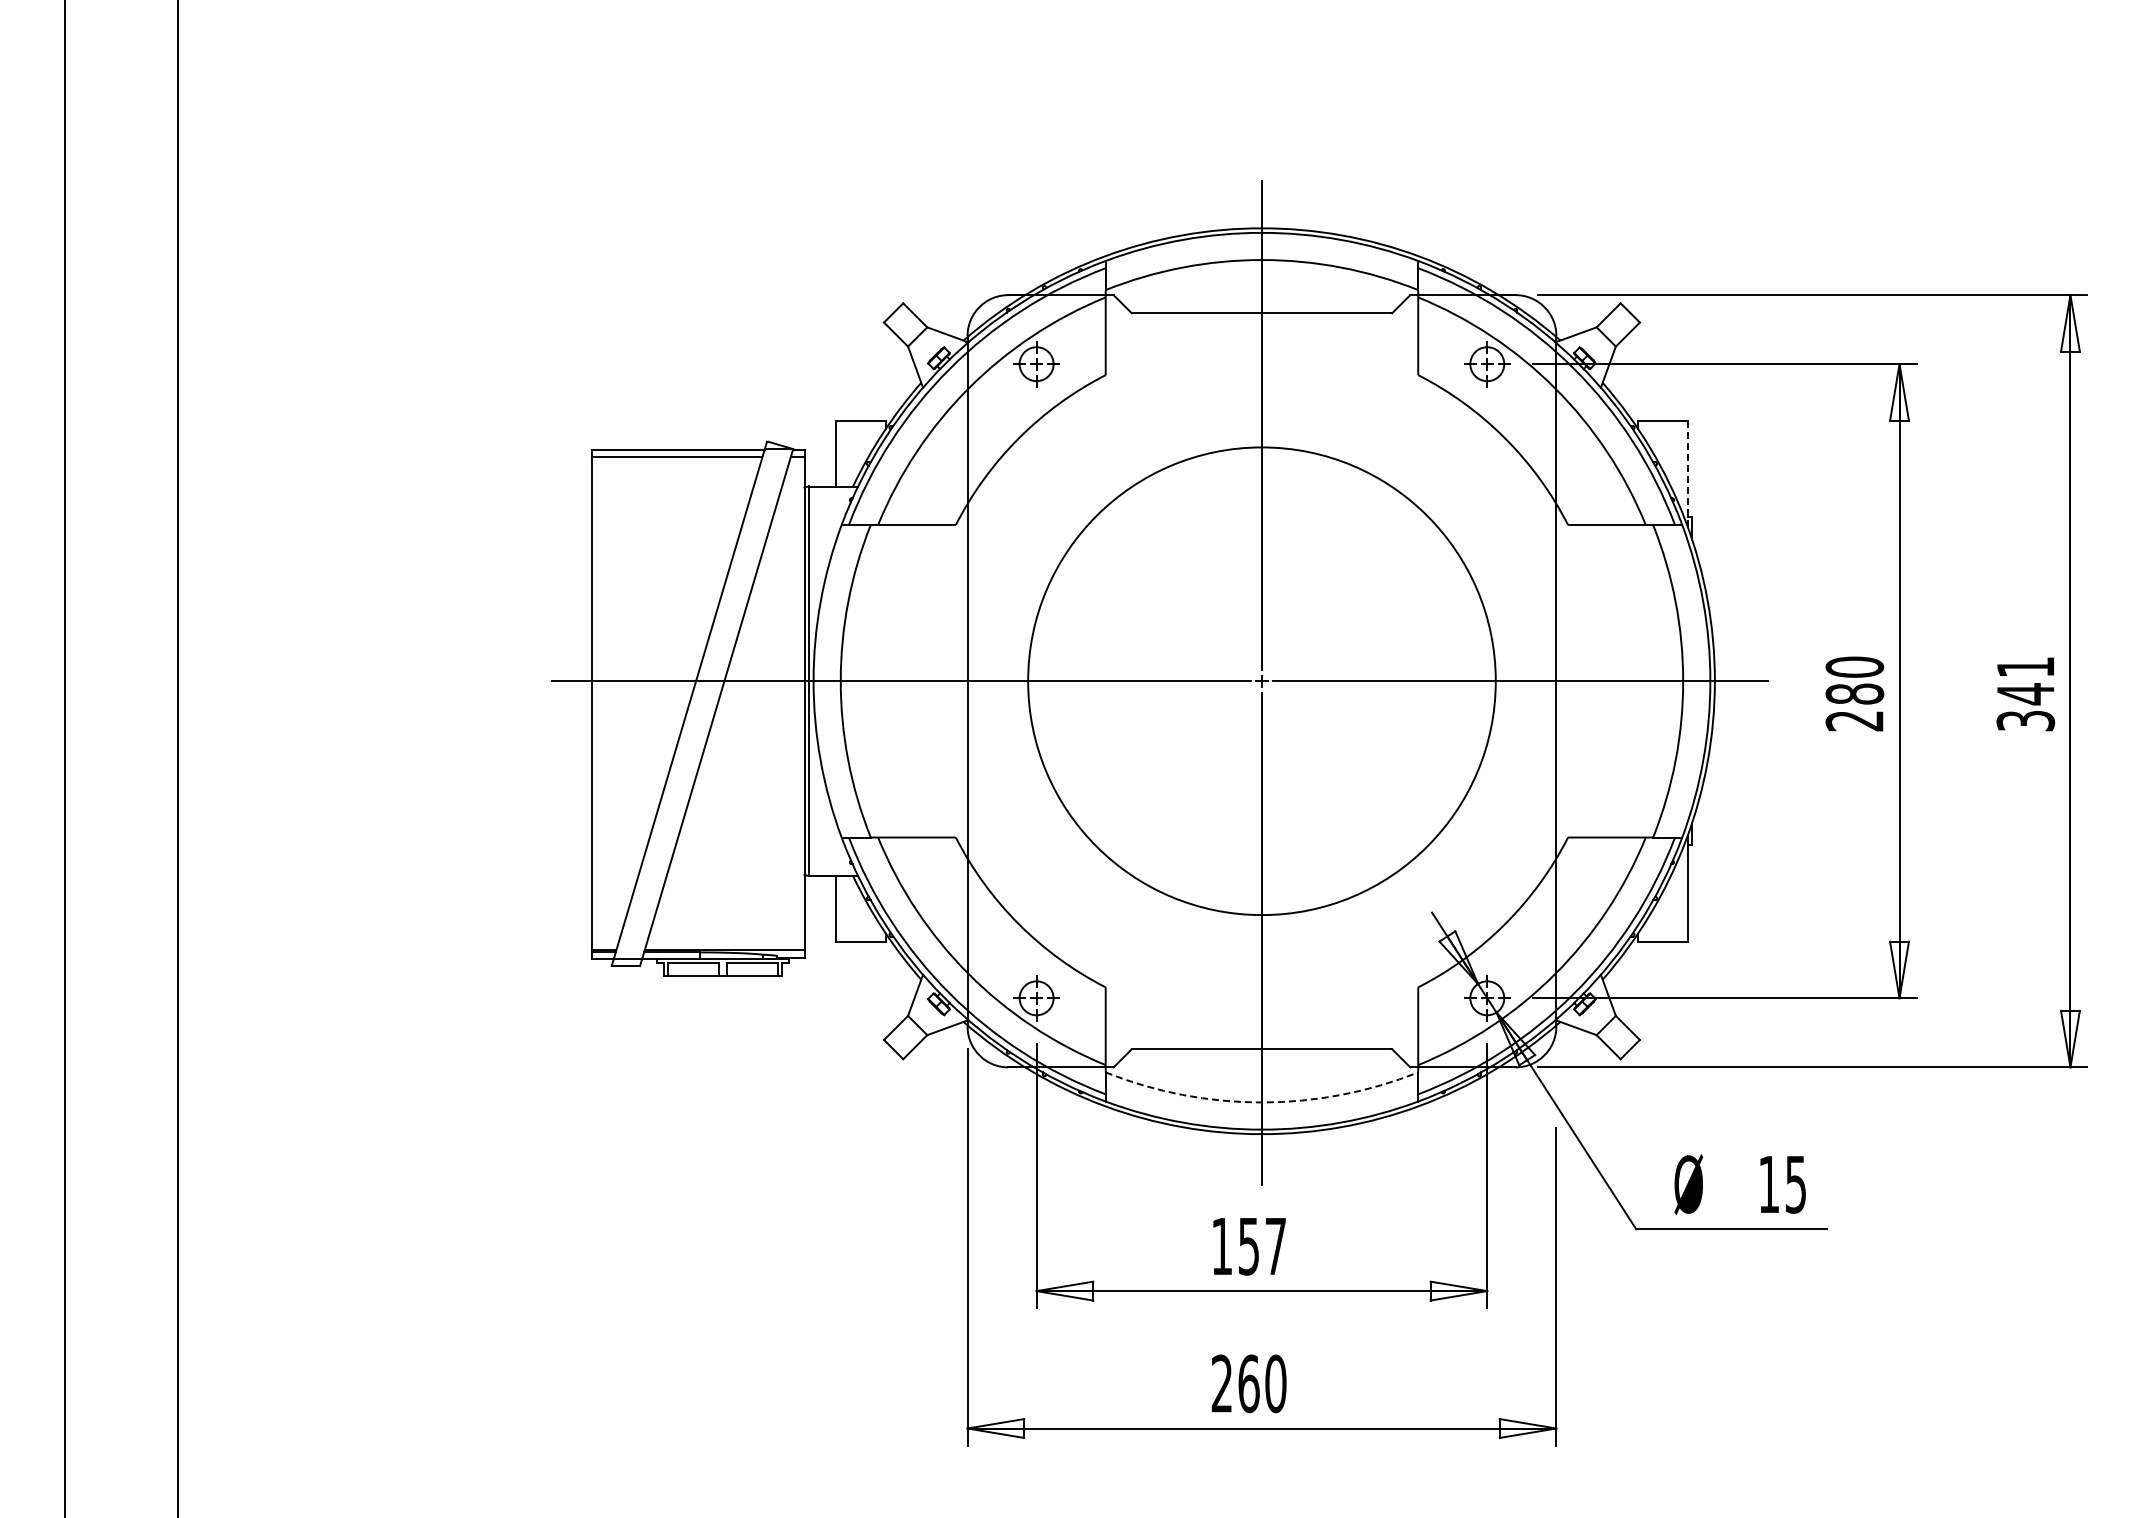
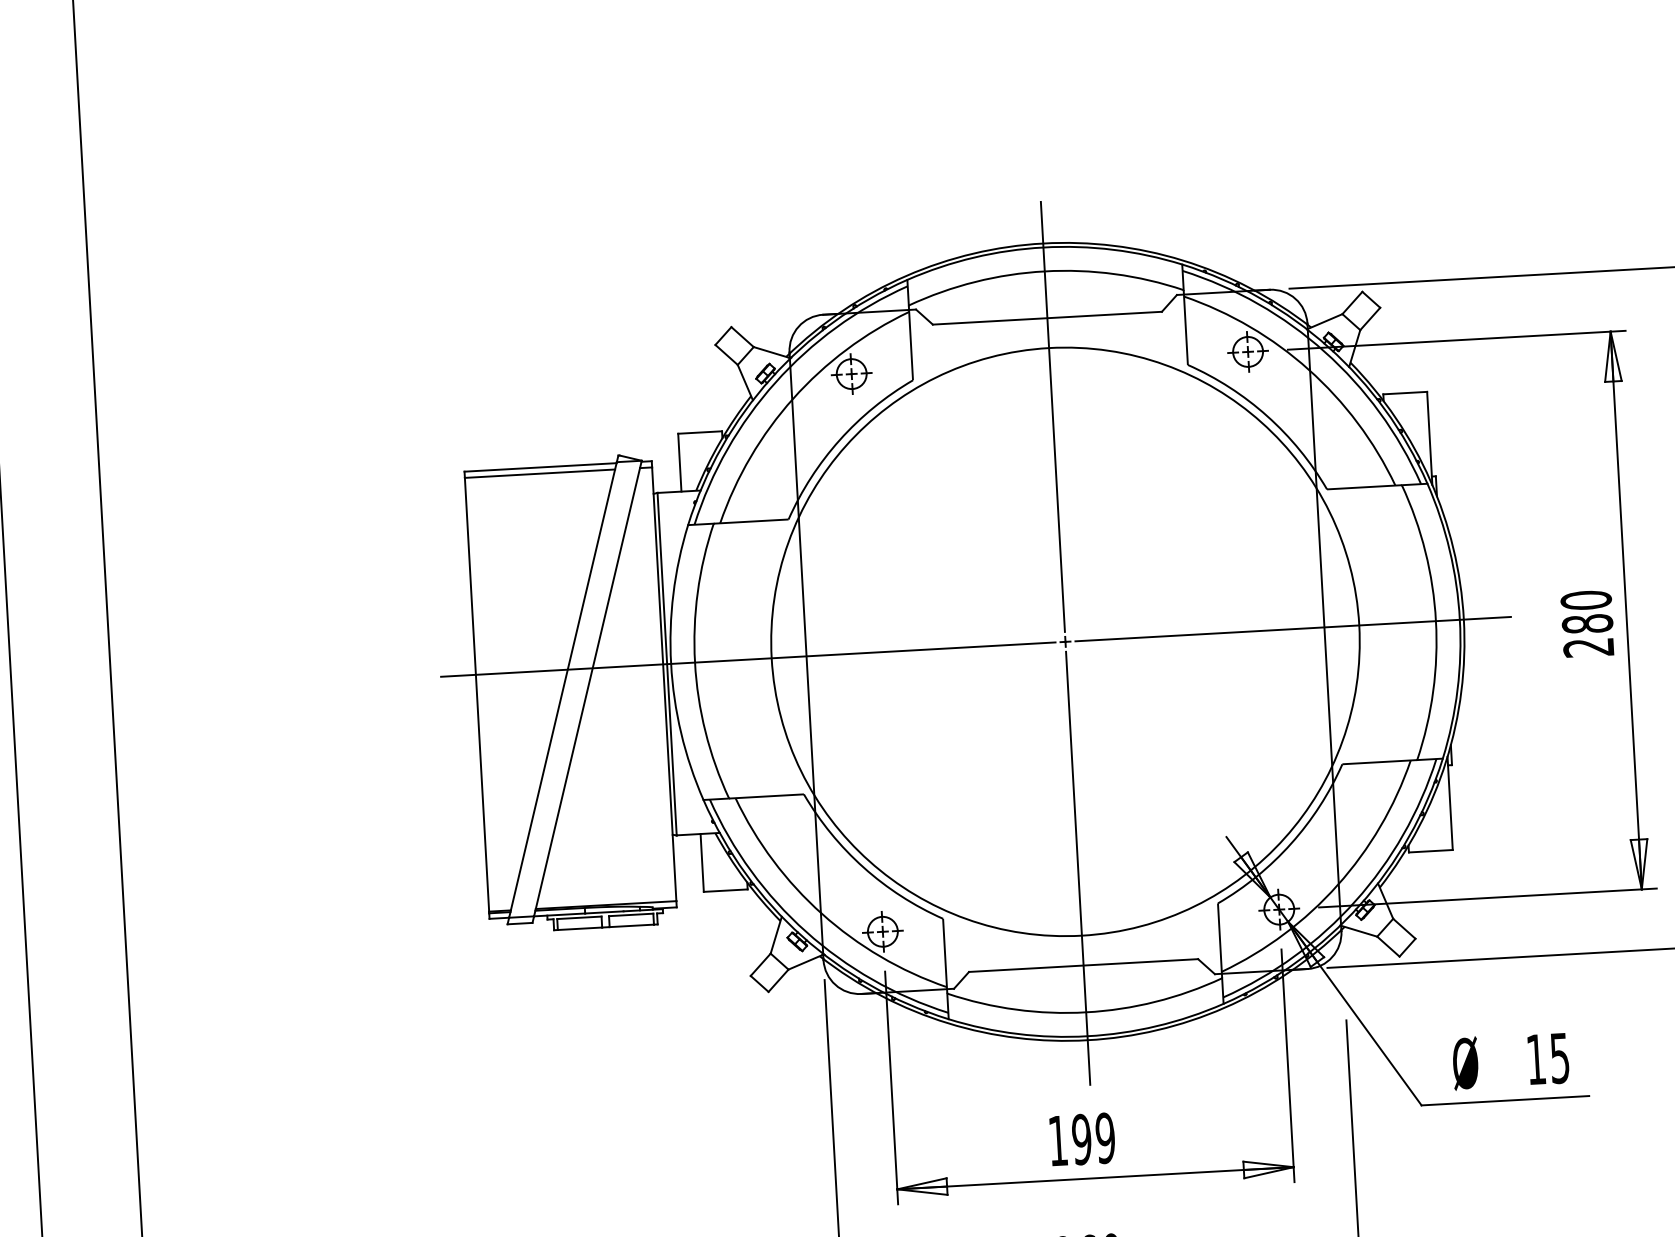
line: (1687, 473) -> (1429, 438), dashed -> solid
circle: (1261, 681) -> (1065, 642), size x1.43
arc: (1261, 1102) -> (1085, 1012), dashed -> solid
text: (1262, 1246) -> (1093, 1139), 157 -> 199

